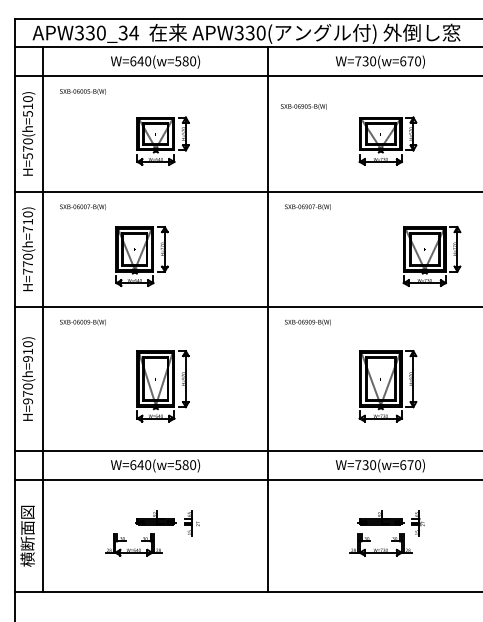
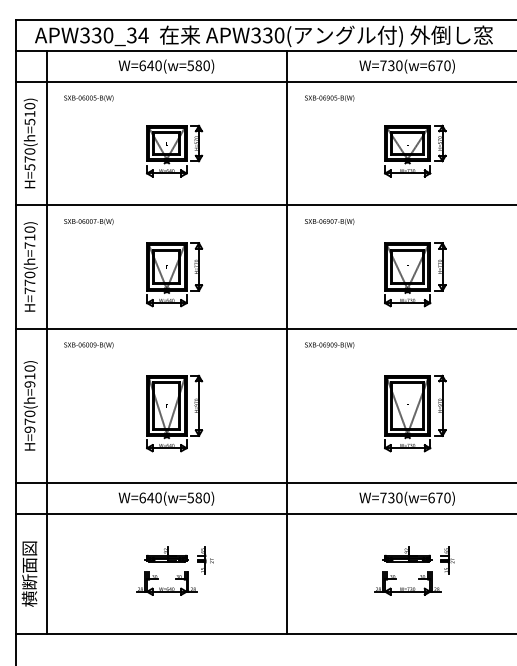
text: (303, 106) -> (329, 98), moved
part: (141, 256) -> (173, 274), moved
part: (431, 256) -> (414, 274), moved
part: (133, 544) -> (166, 582), moved

